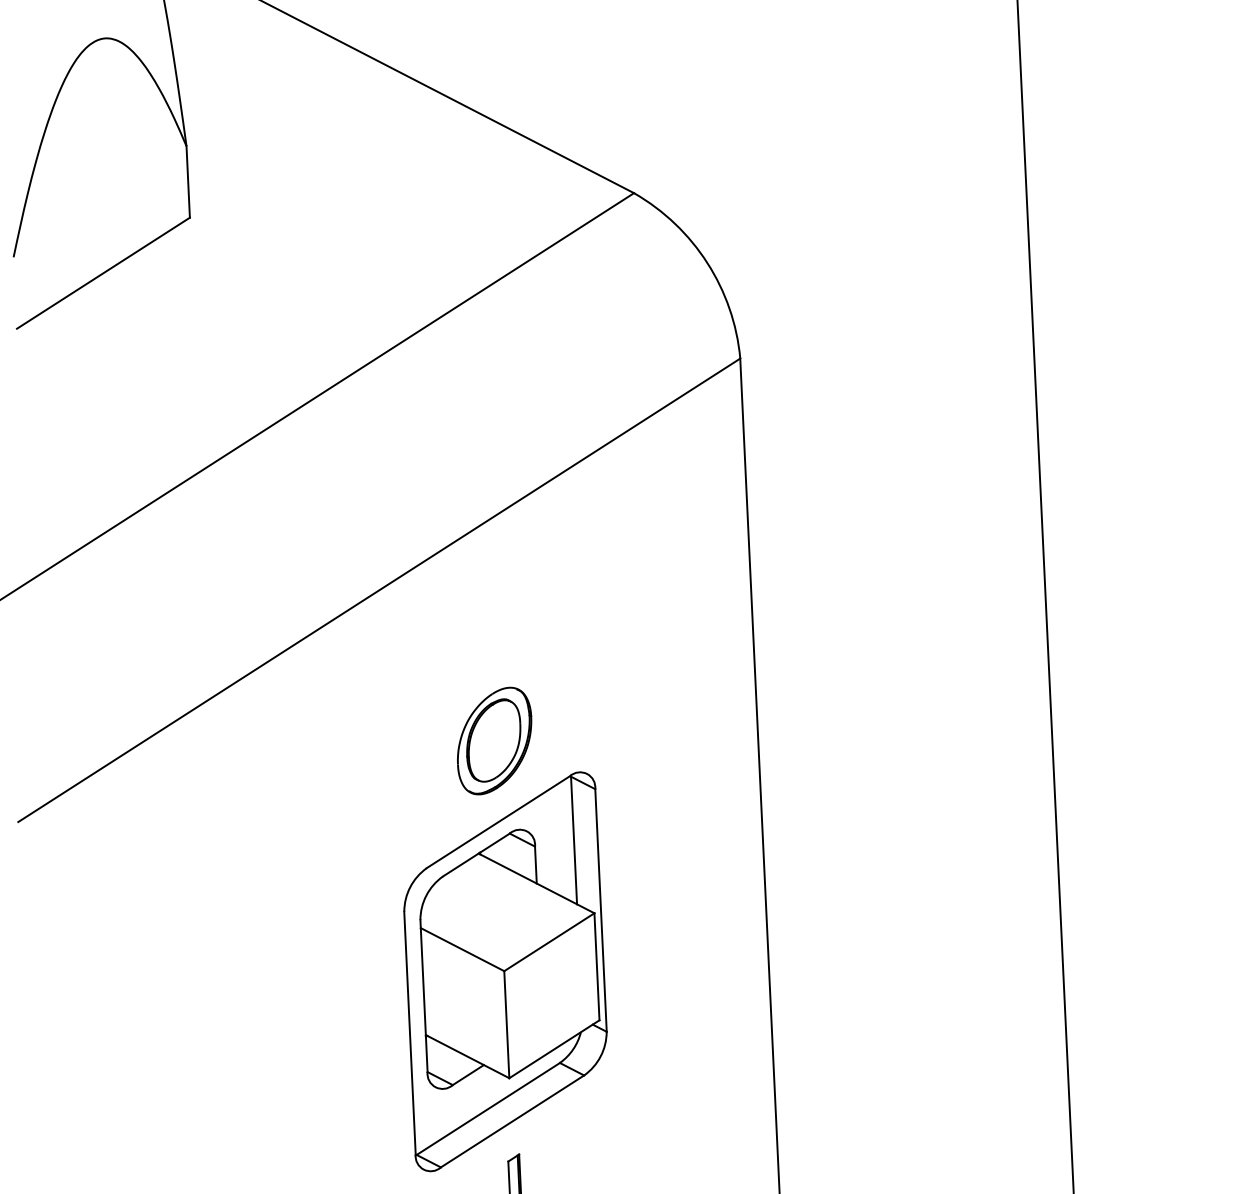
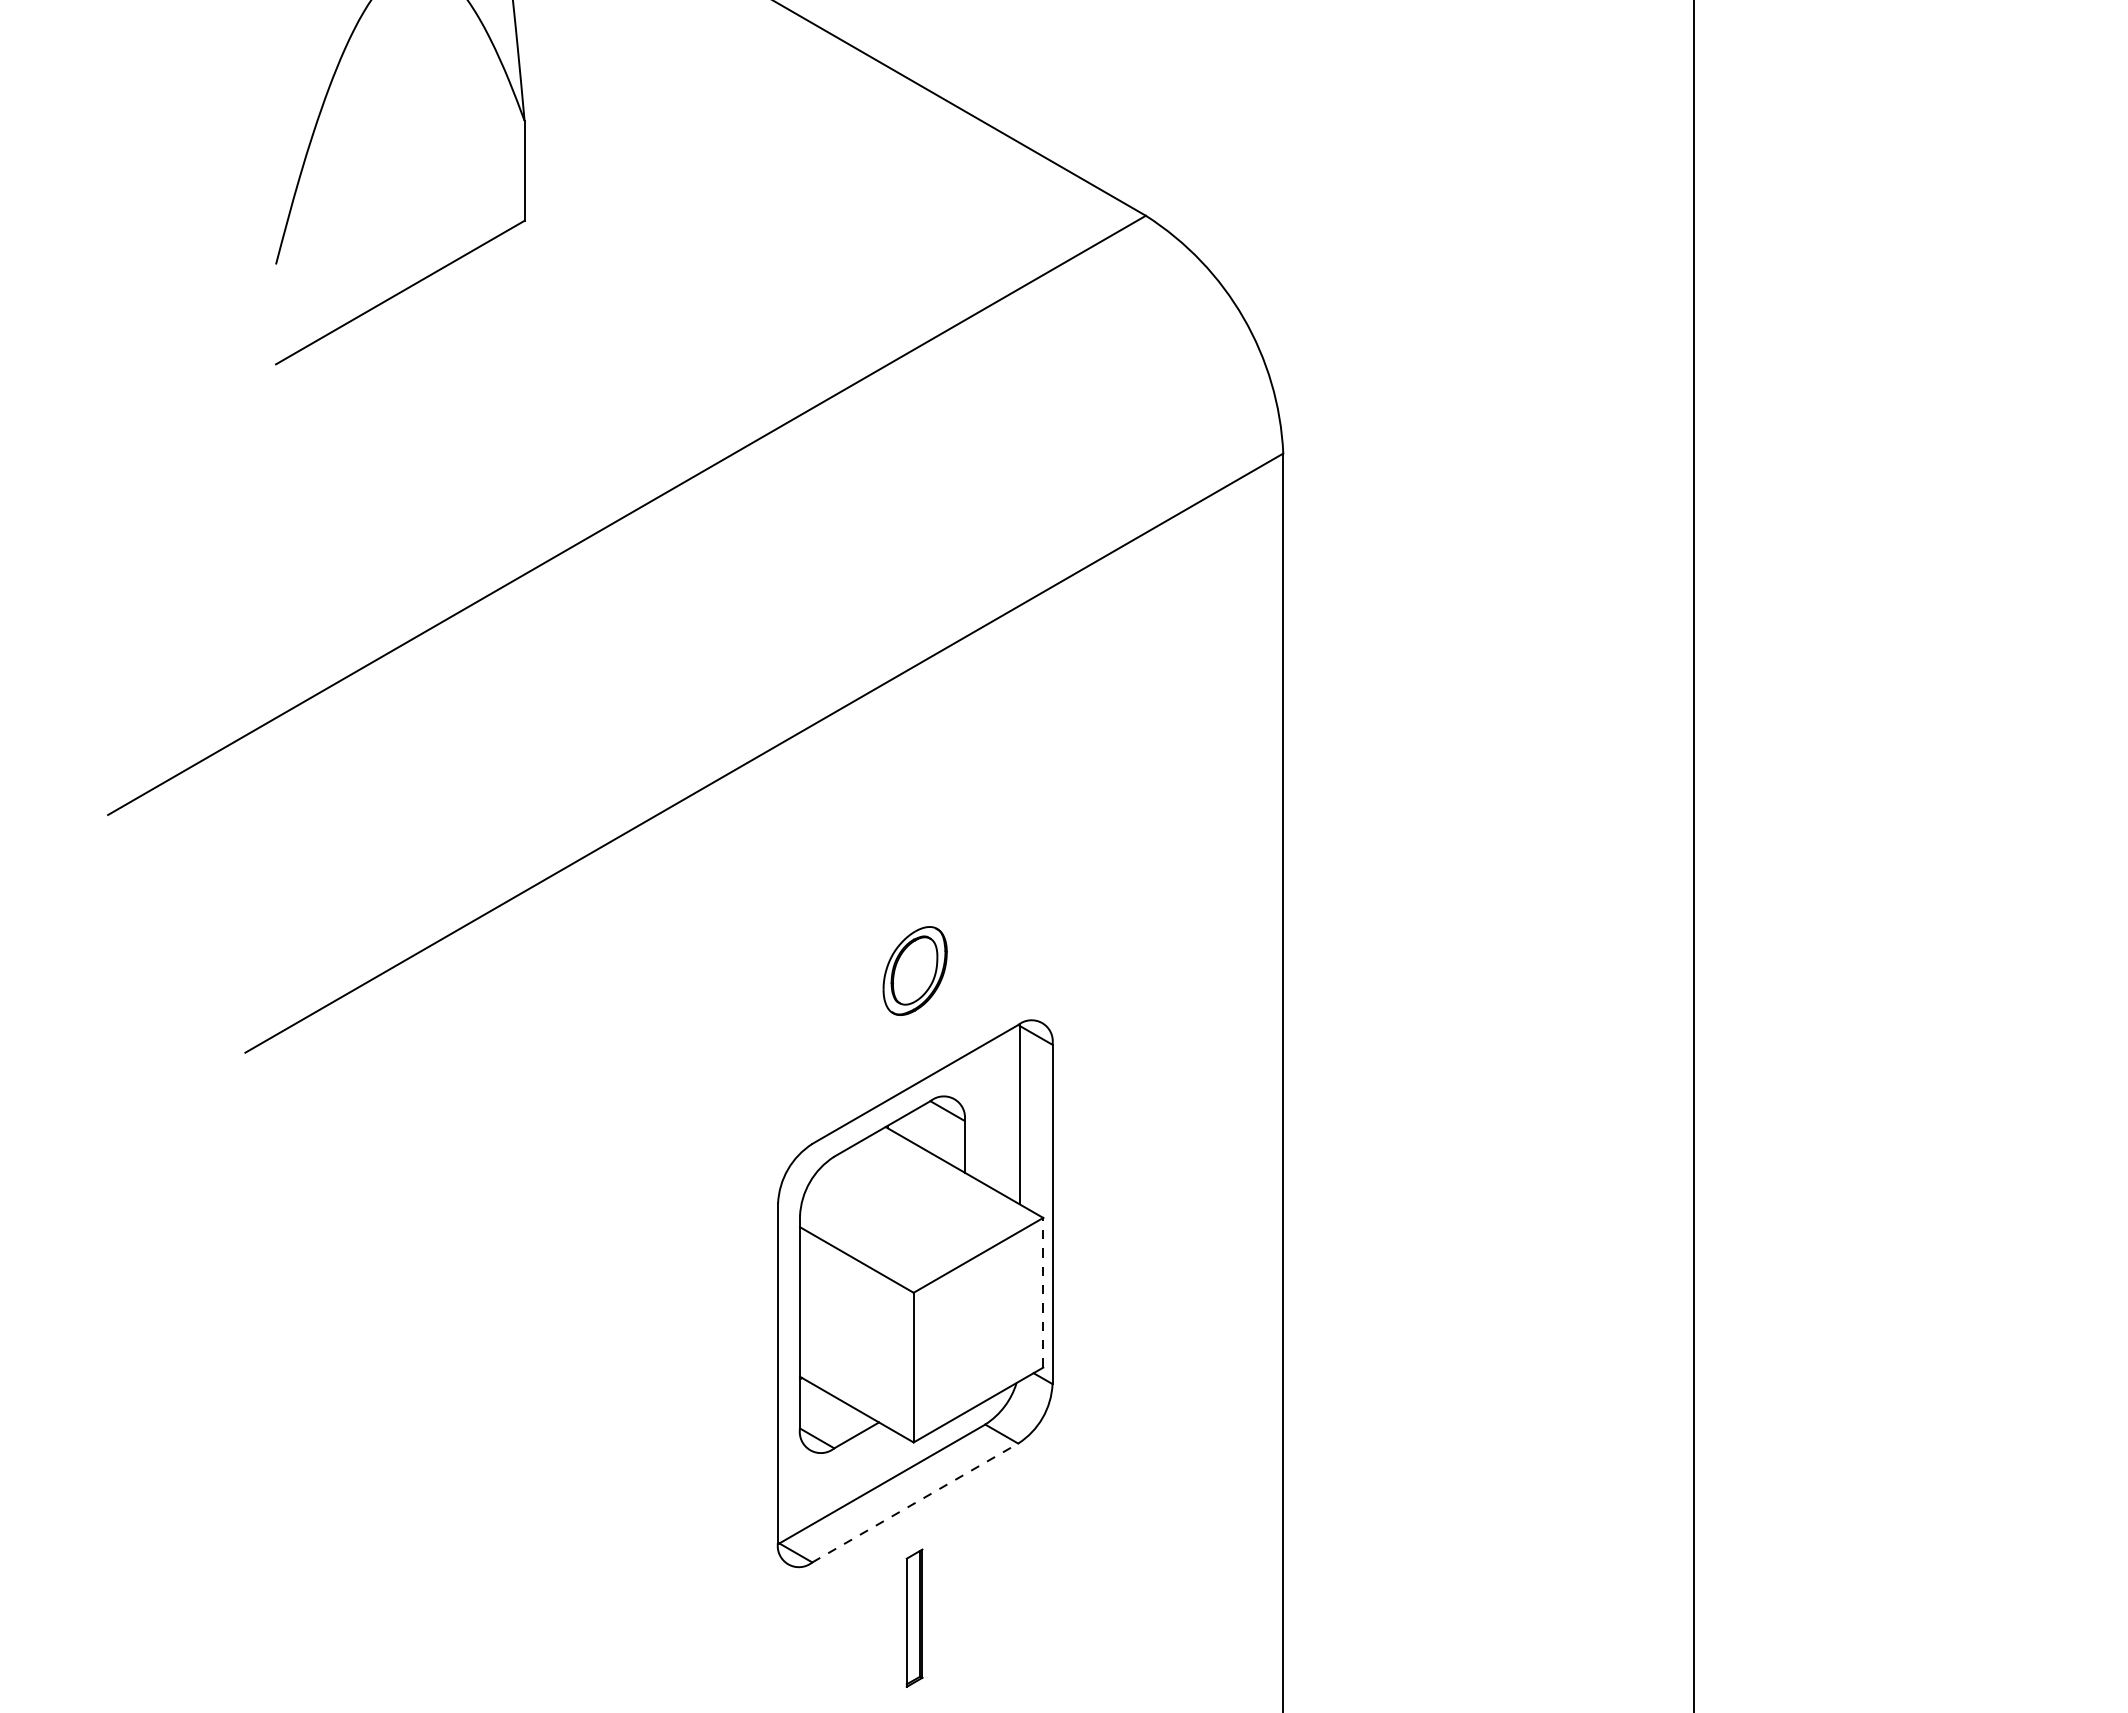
part: (494, 740) -> (914, 970), size x0.6
line: (597, 966) -> (1043, 1292), solid -> dashed
line: (512, 1121) -> (915, 1503), solid -> dashed

